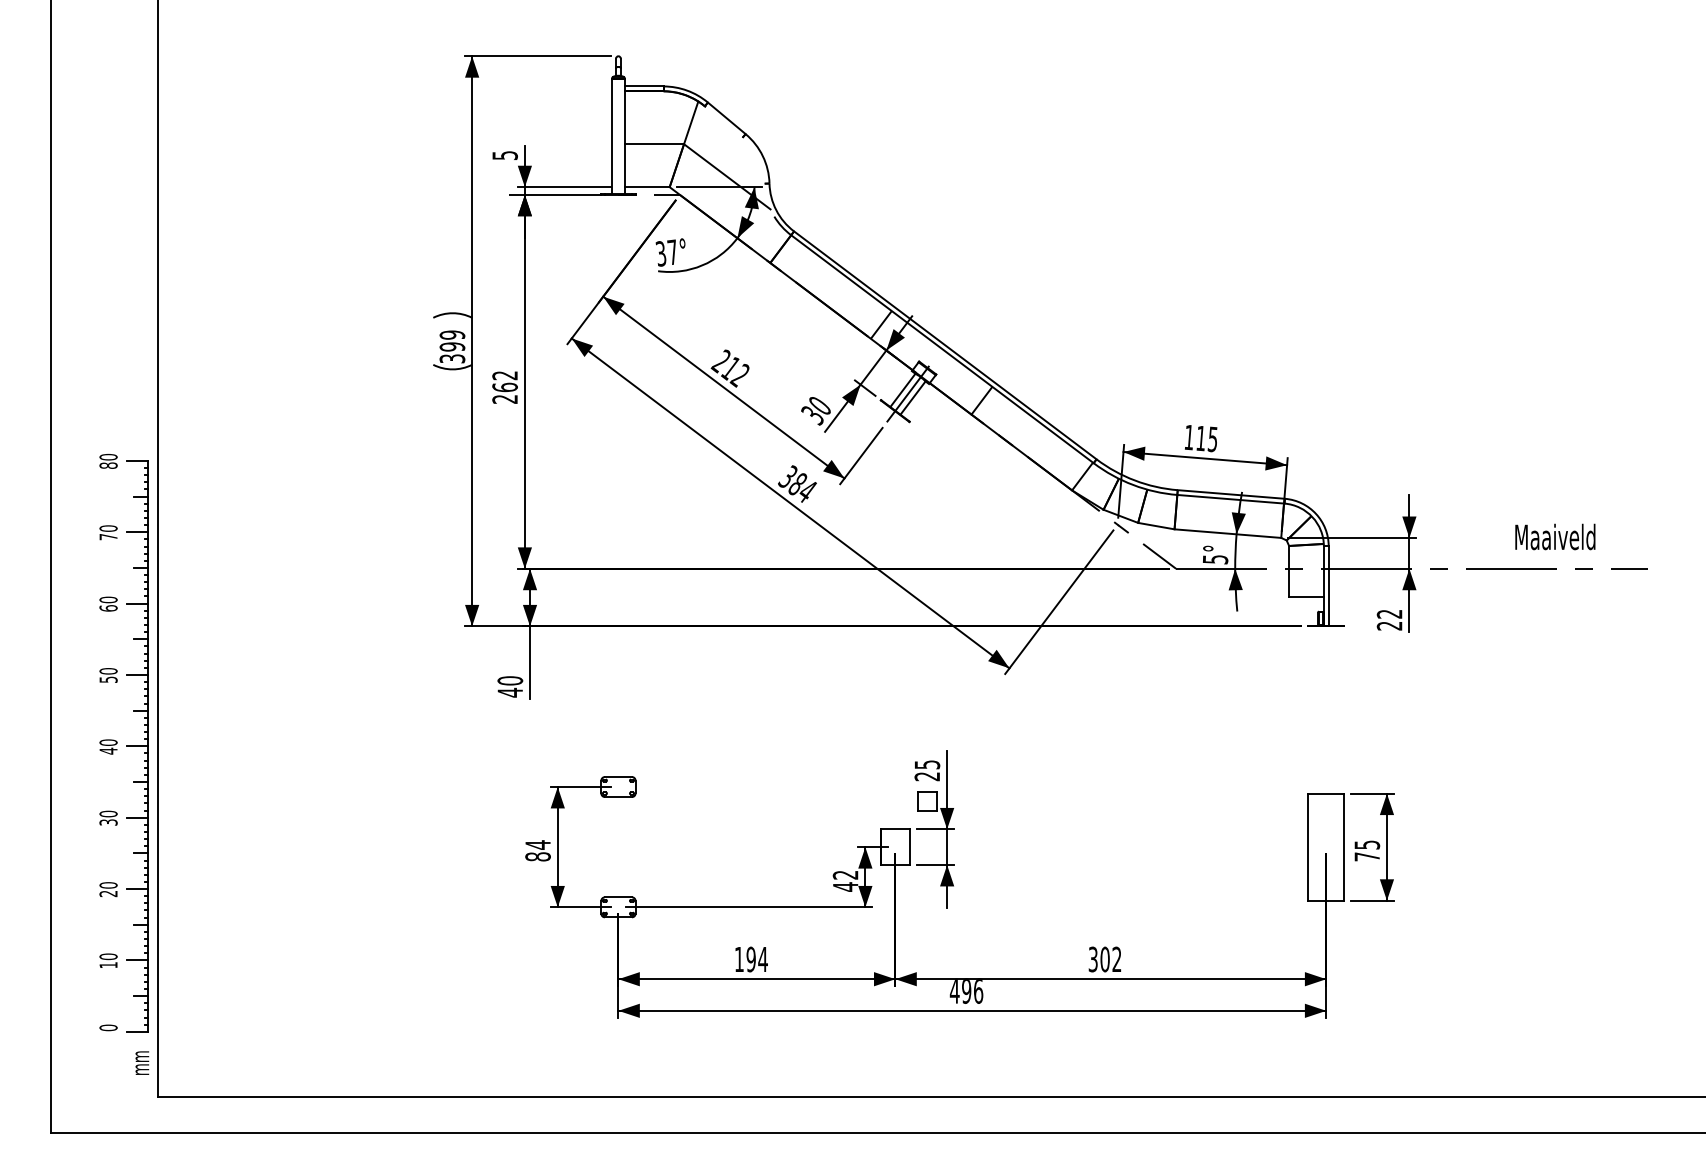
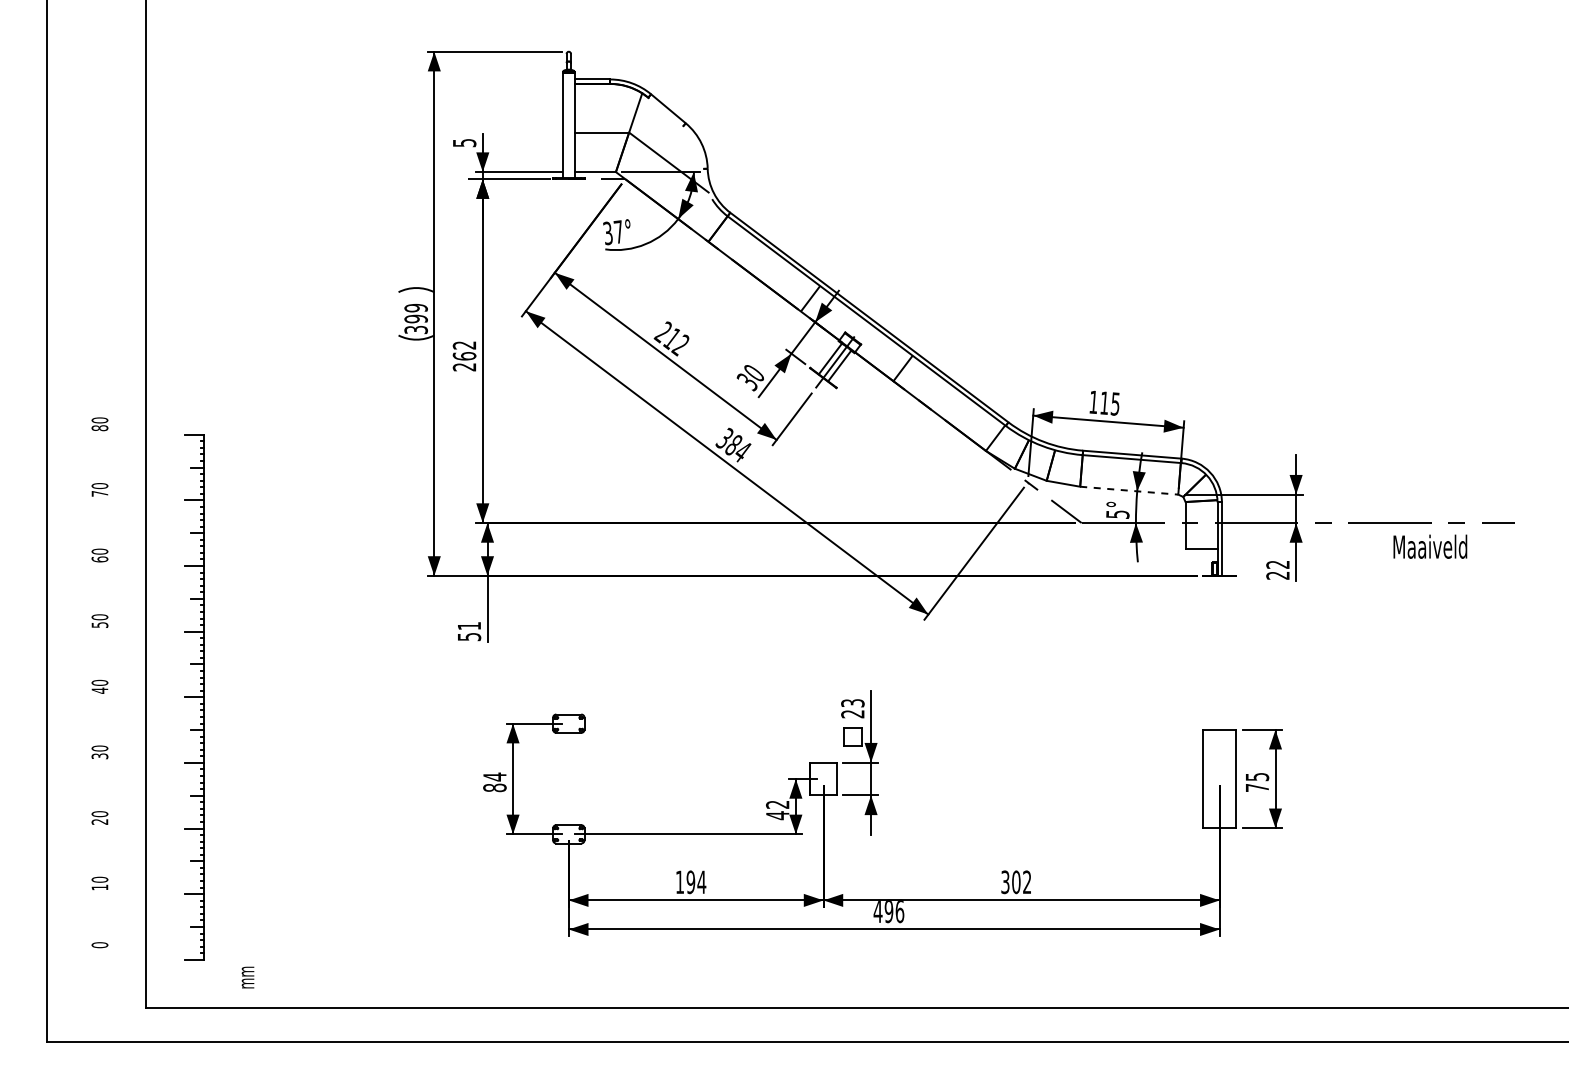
line: (1228, 533) -> (1129, 490), solid -> dashed
text: (1555, 536) -> (1430, 546), moved
text: (510, 686) -> (469, 631), 40 -> 51
part: (137, 746) -> (194, 697), moved
text: (926, 763) -> (852, 702), 25 -> 23
text: (141, 1063) -> (247, 977), moved

